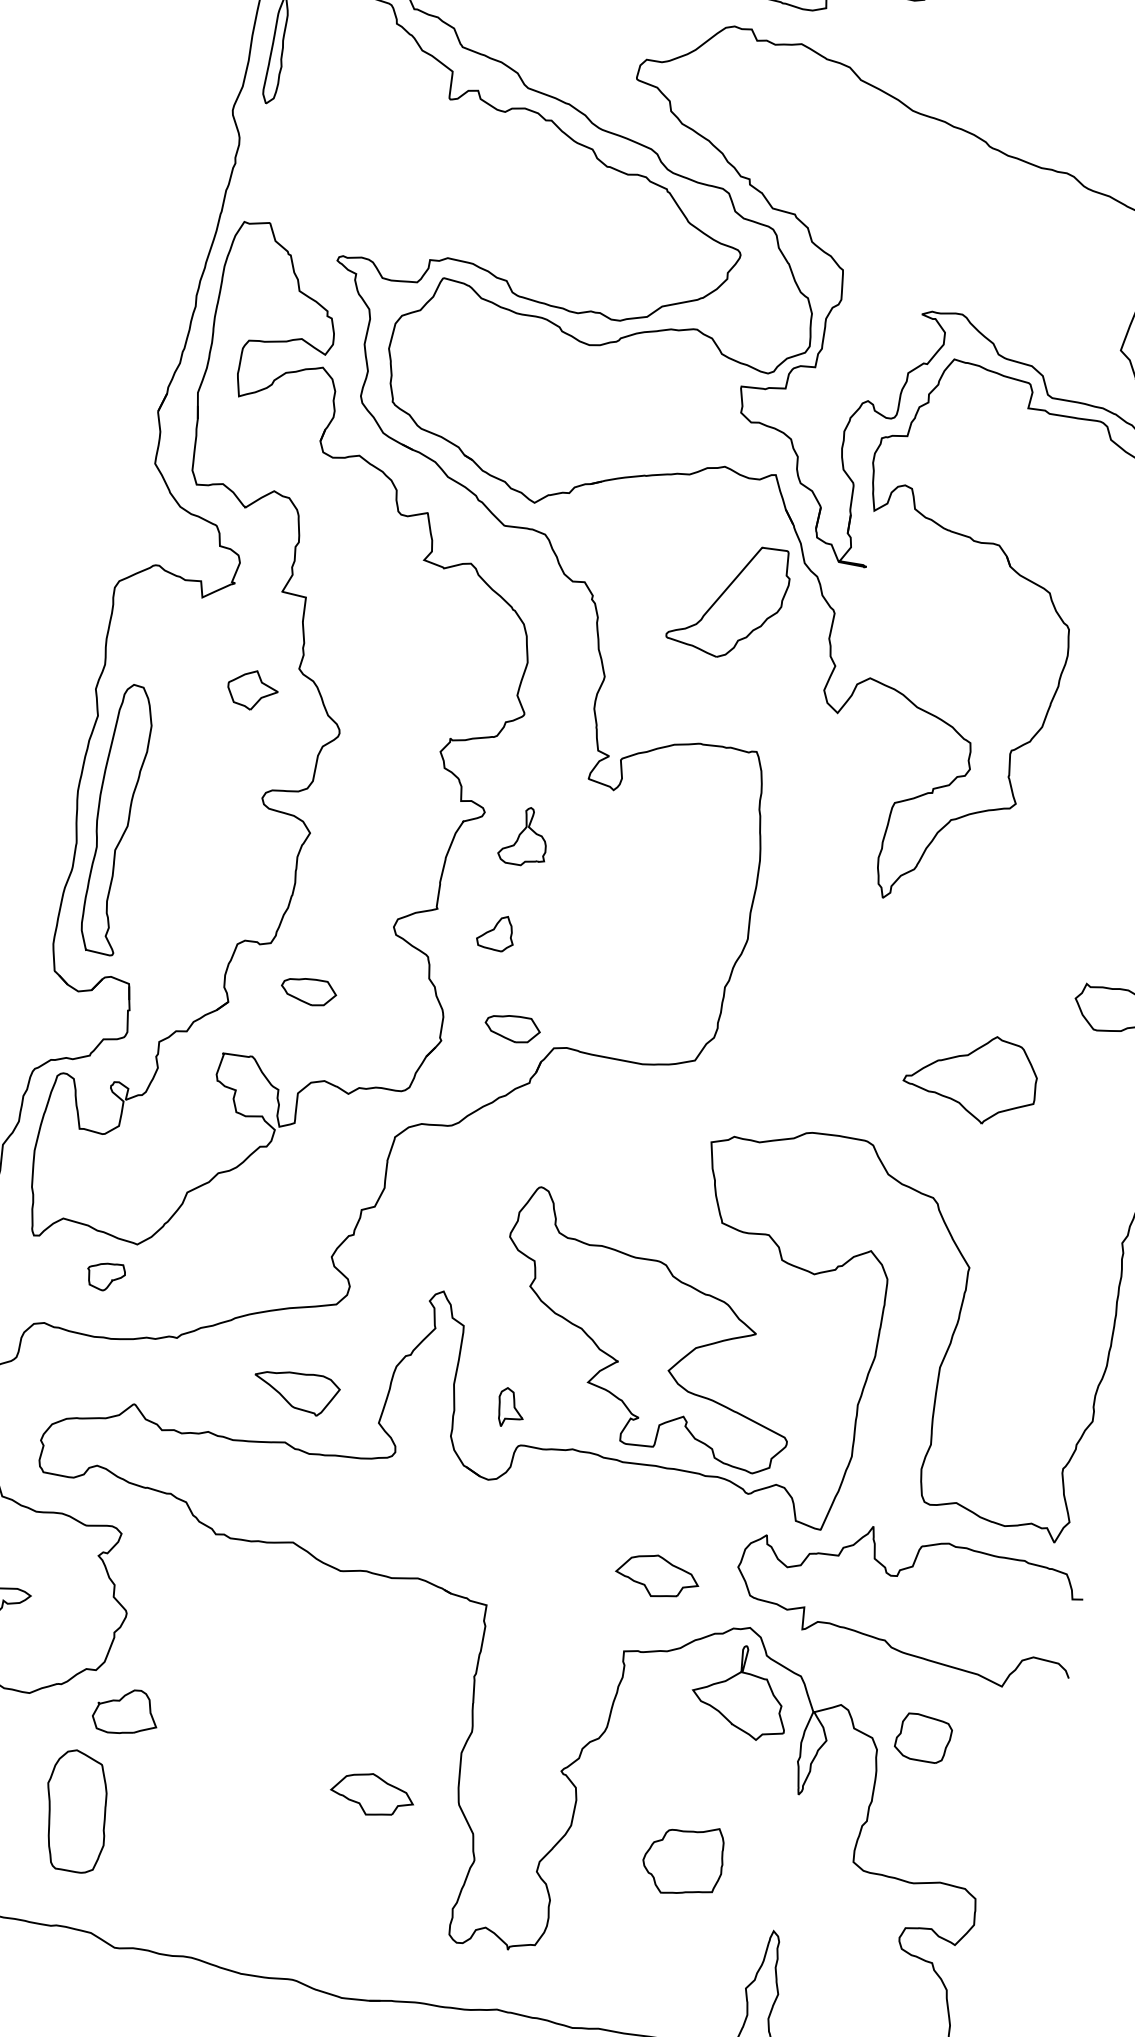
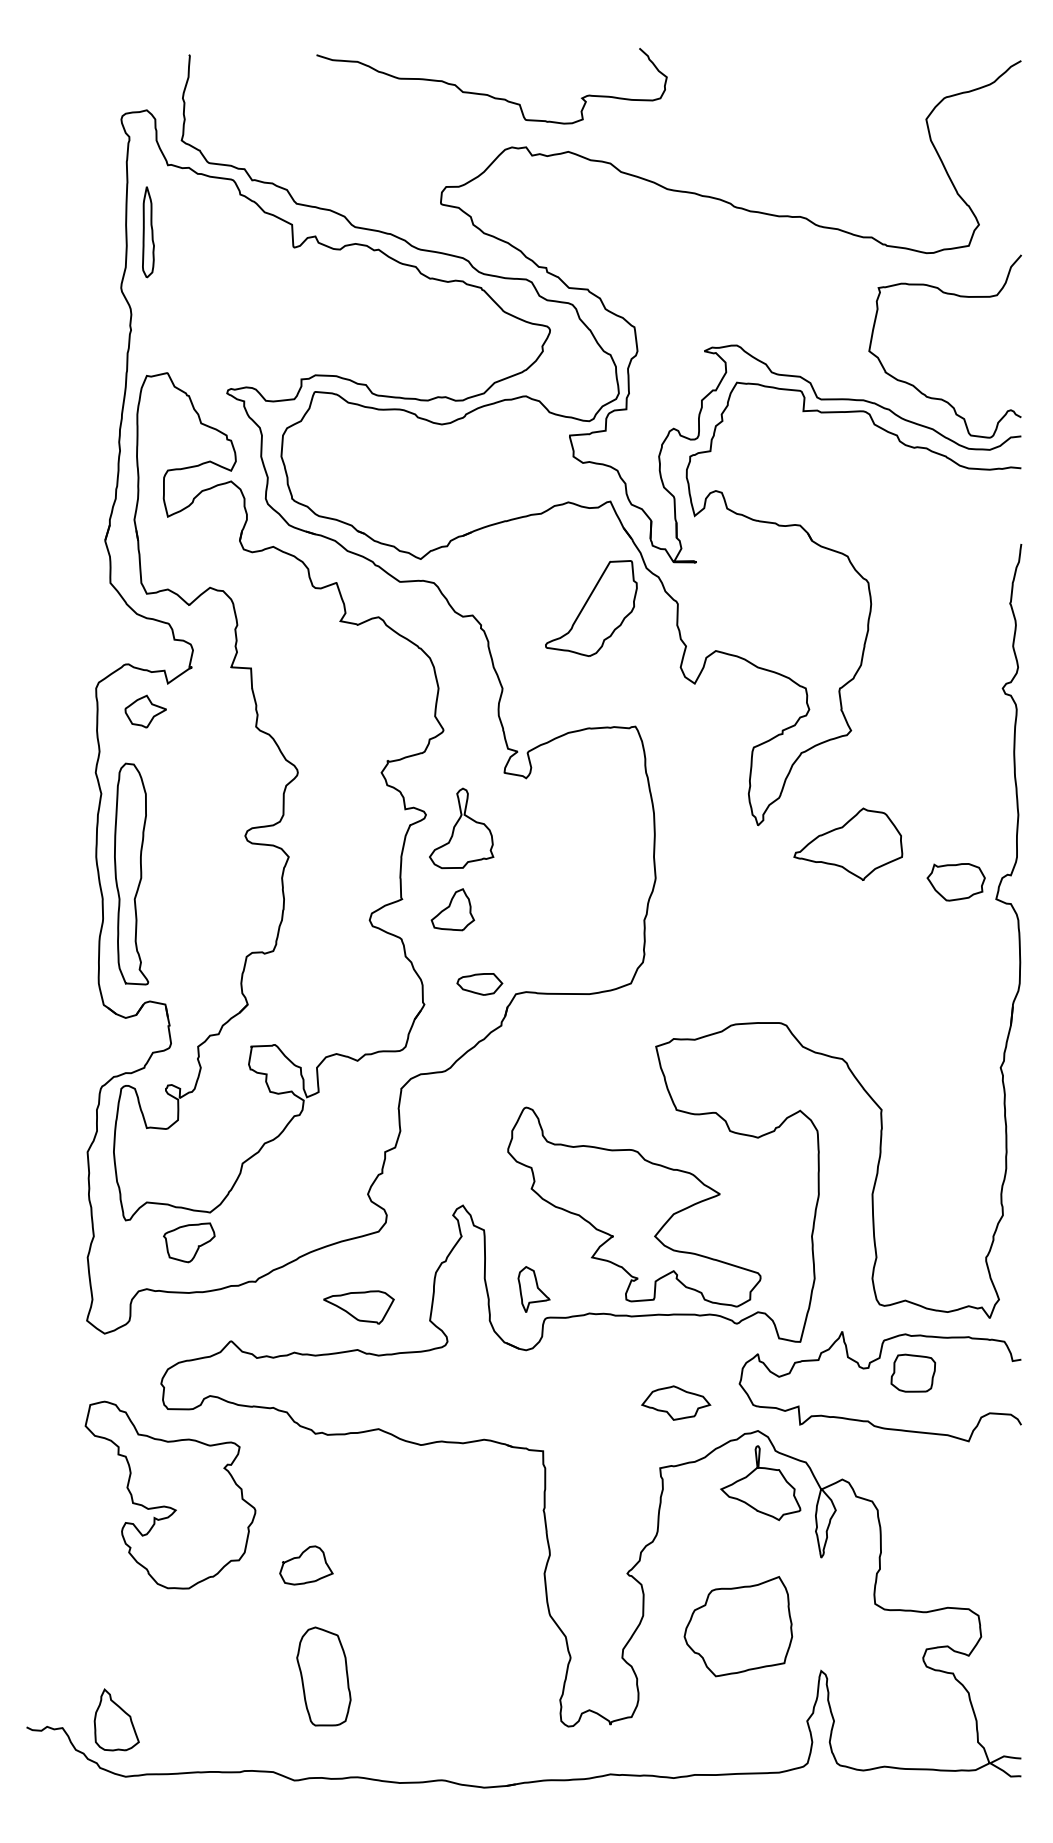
part: (252, 689) -> (145, 711), moved
part: (524, 836) -> (461, 828), size x1.67
part: (496, 932) -> (452, 909), size x1.43
part: (308, 991) -> (310, 984), removed
part: (971, 1075) -> (848, 843), moved
part: (105, 1276) -> (189, 1242), size x1.67
part: (510, 1408) -> (533, 1289), size x1.43
part: (126, 1711) -> (306, 1565), moved
part: (923, 1737) -> (913, 1372), moved
part: (373, 1794) -> (479, 1619), removed
part: (75, 1811) -> (323, 1676), moved
part: (683, 1859) -> (738, 1626), size x1.67

